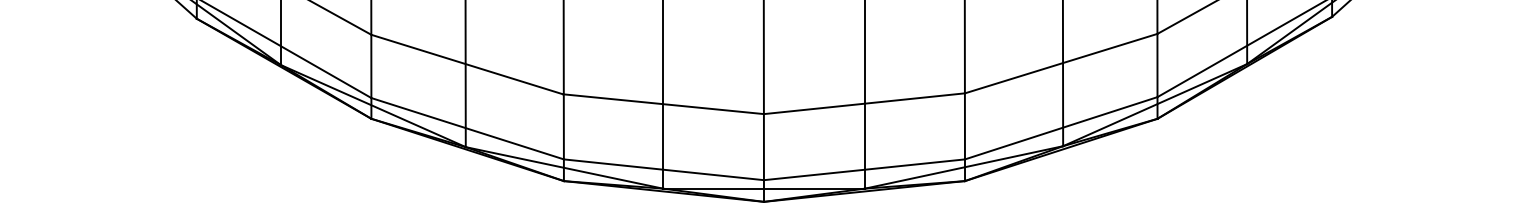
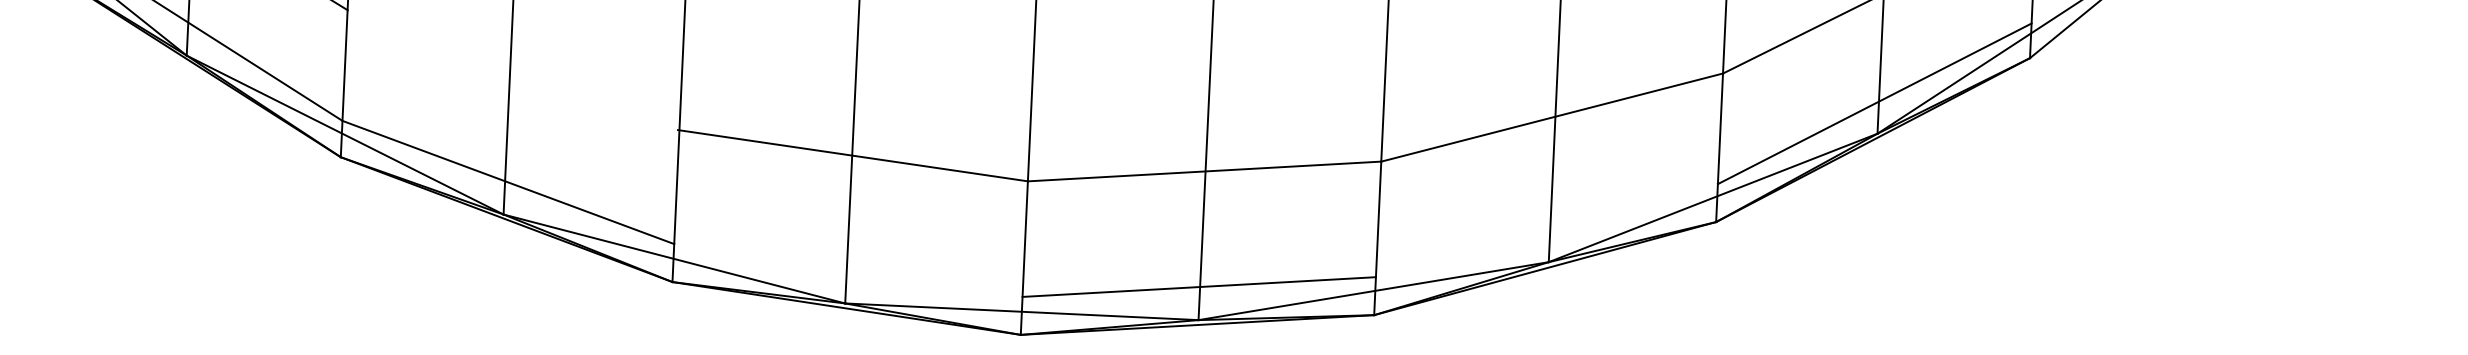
line: (466, 64) -> (511, 70), removed
line: (1061, 128) -> (1547, 231), removed
line: (663, 169) -> (847, 269), removed

